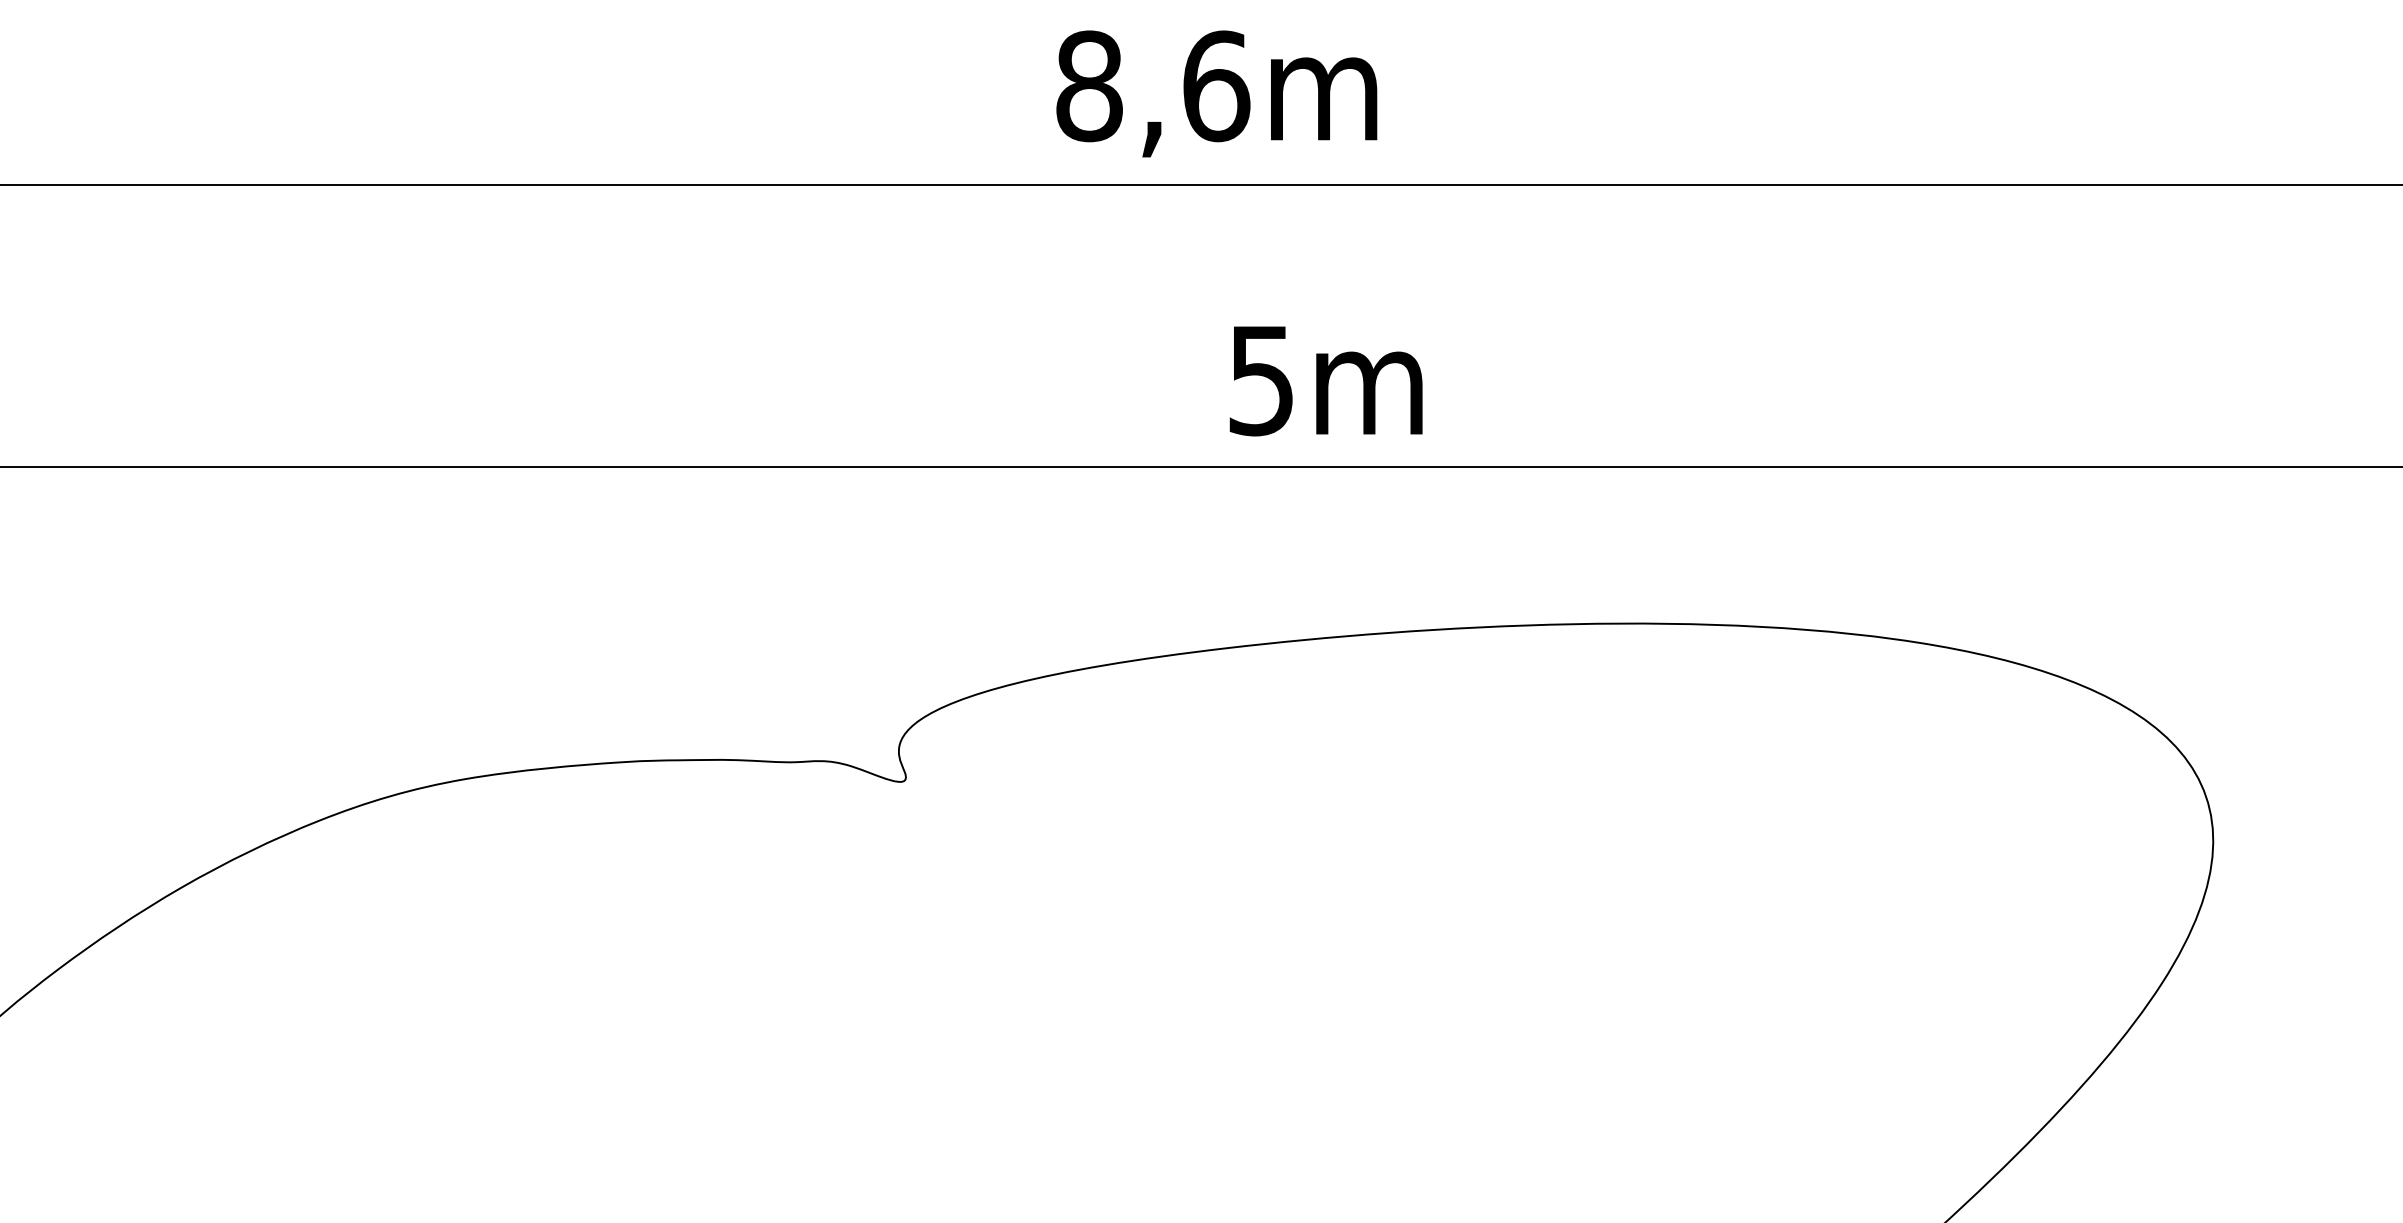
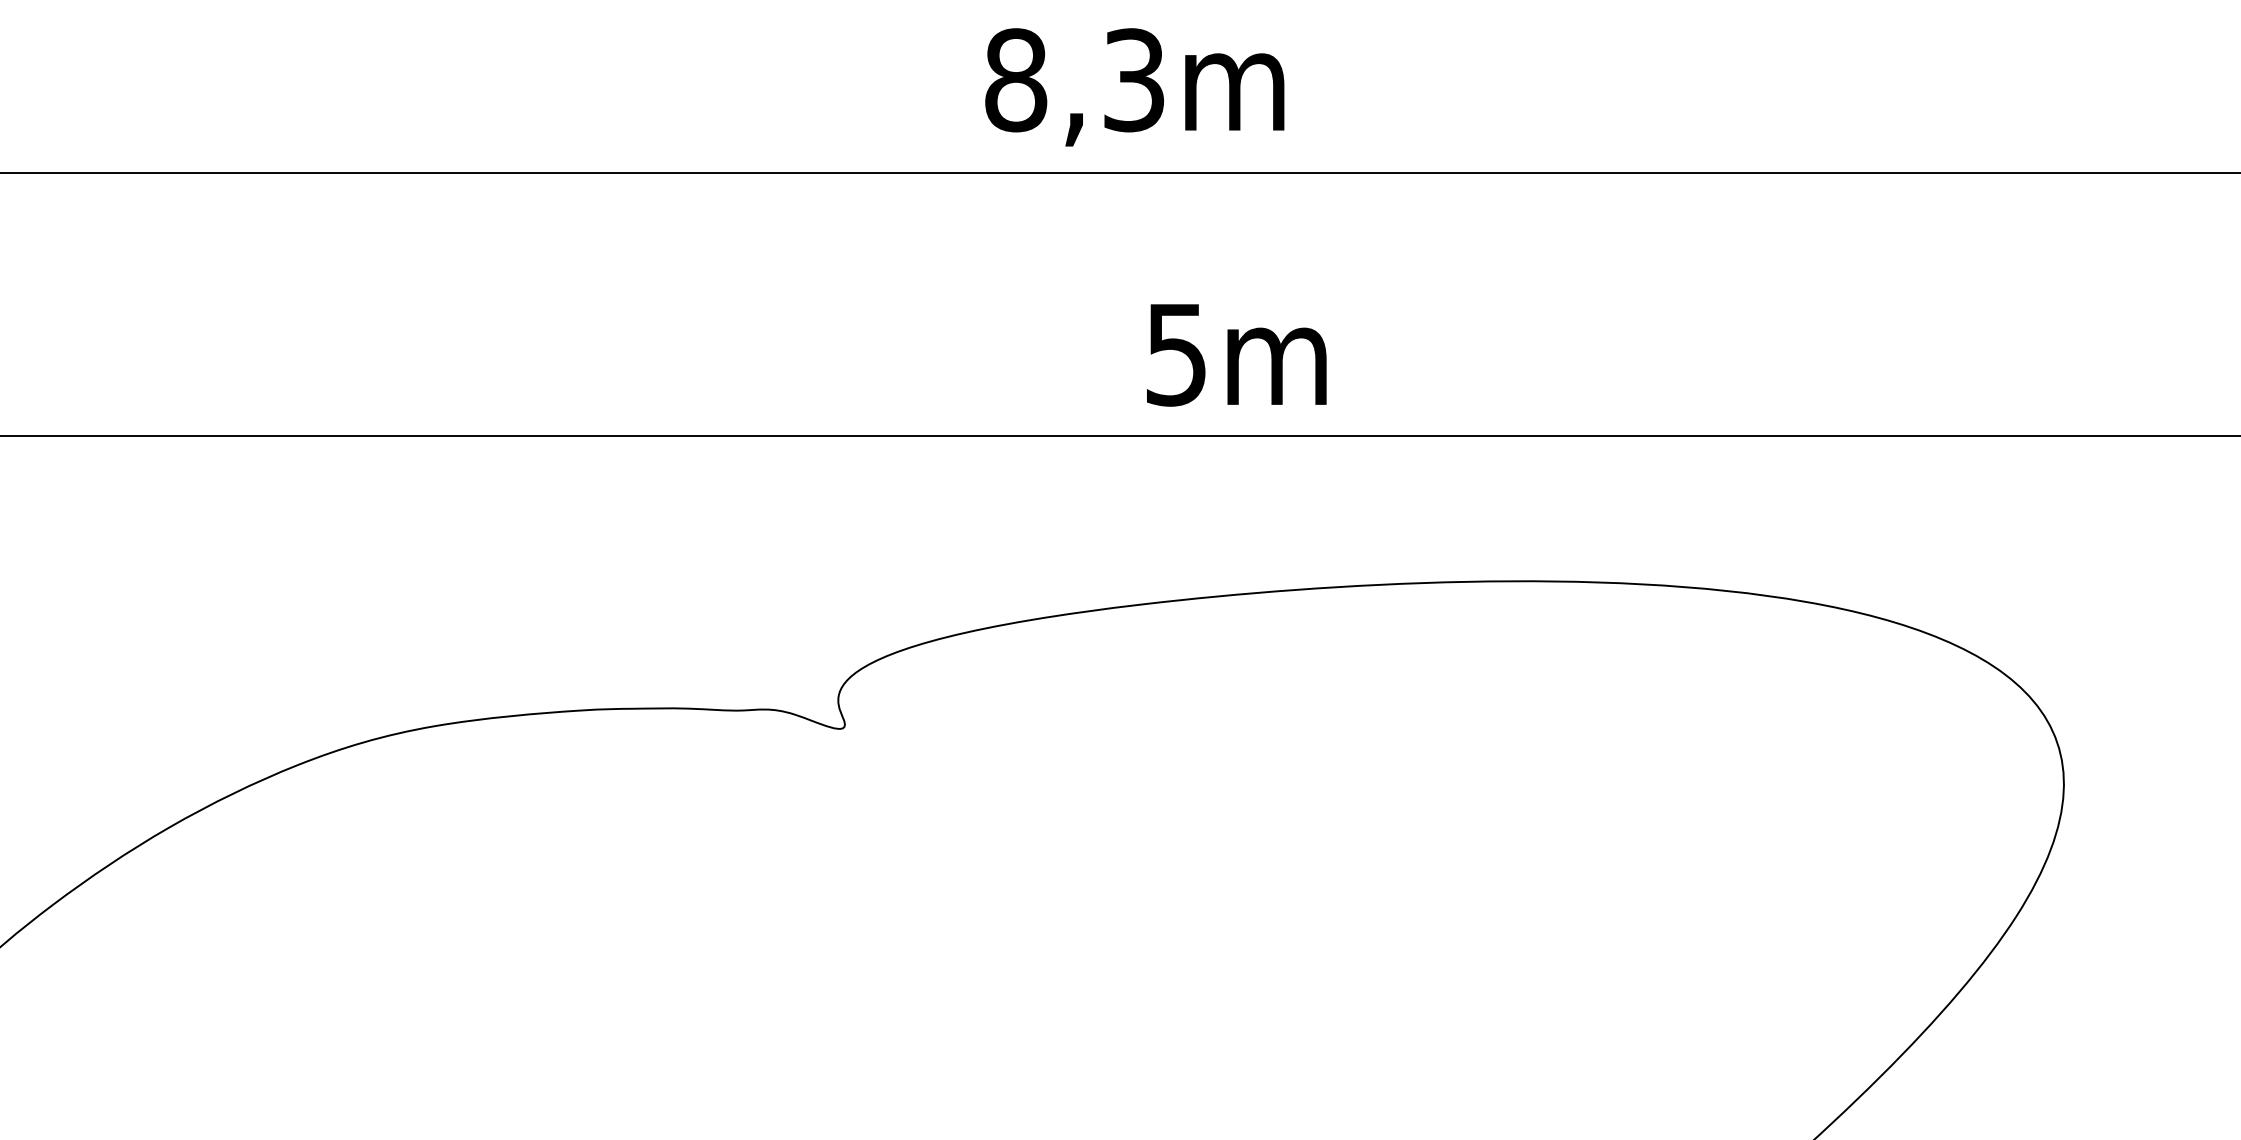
text: (1216, 86) -> (1134, 80), 8,6m -> 8,3m

